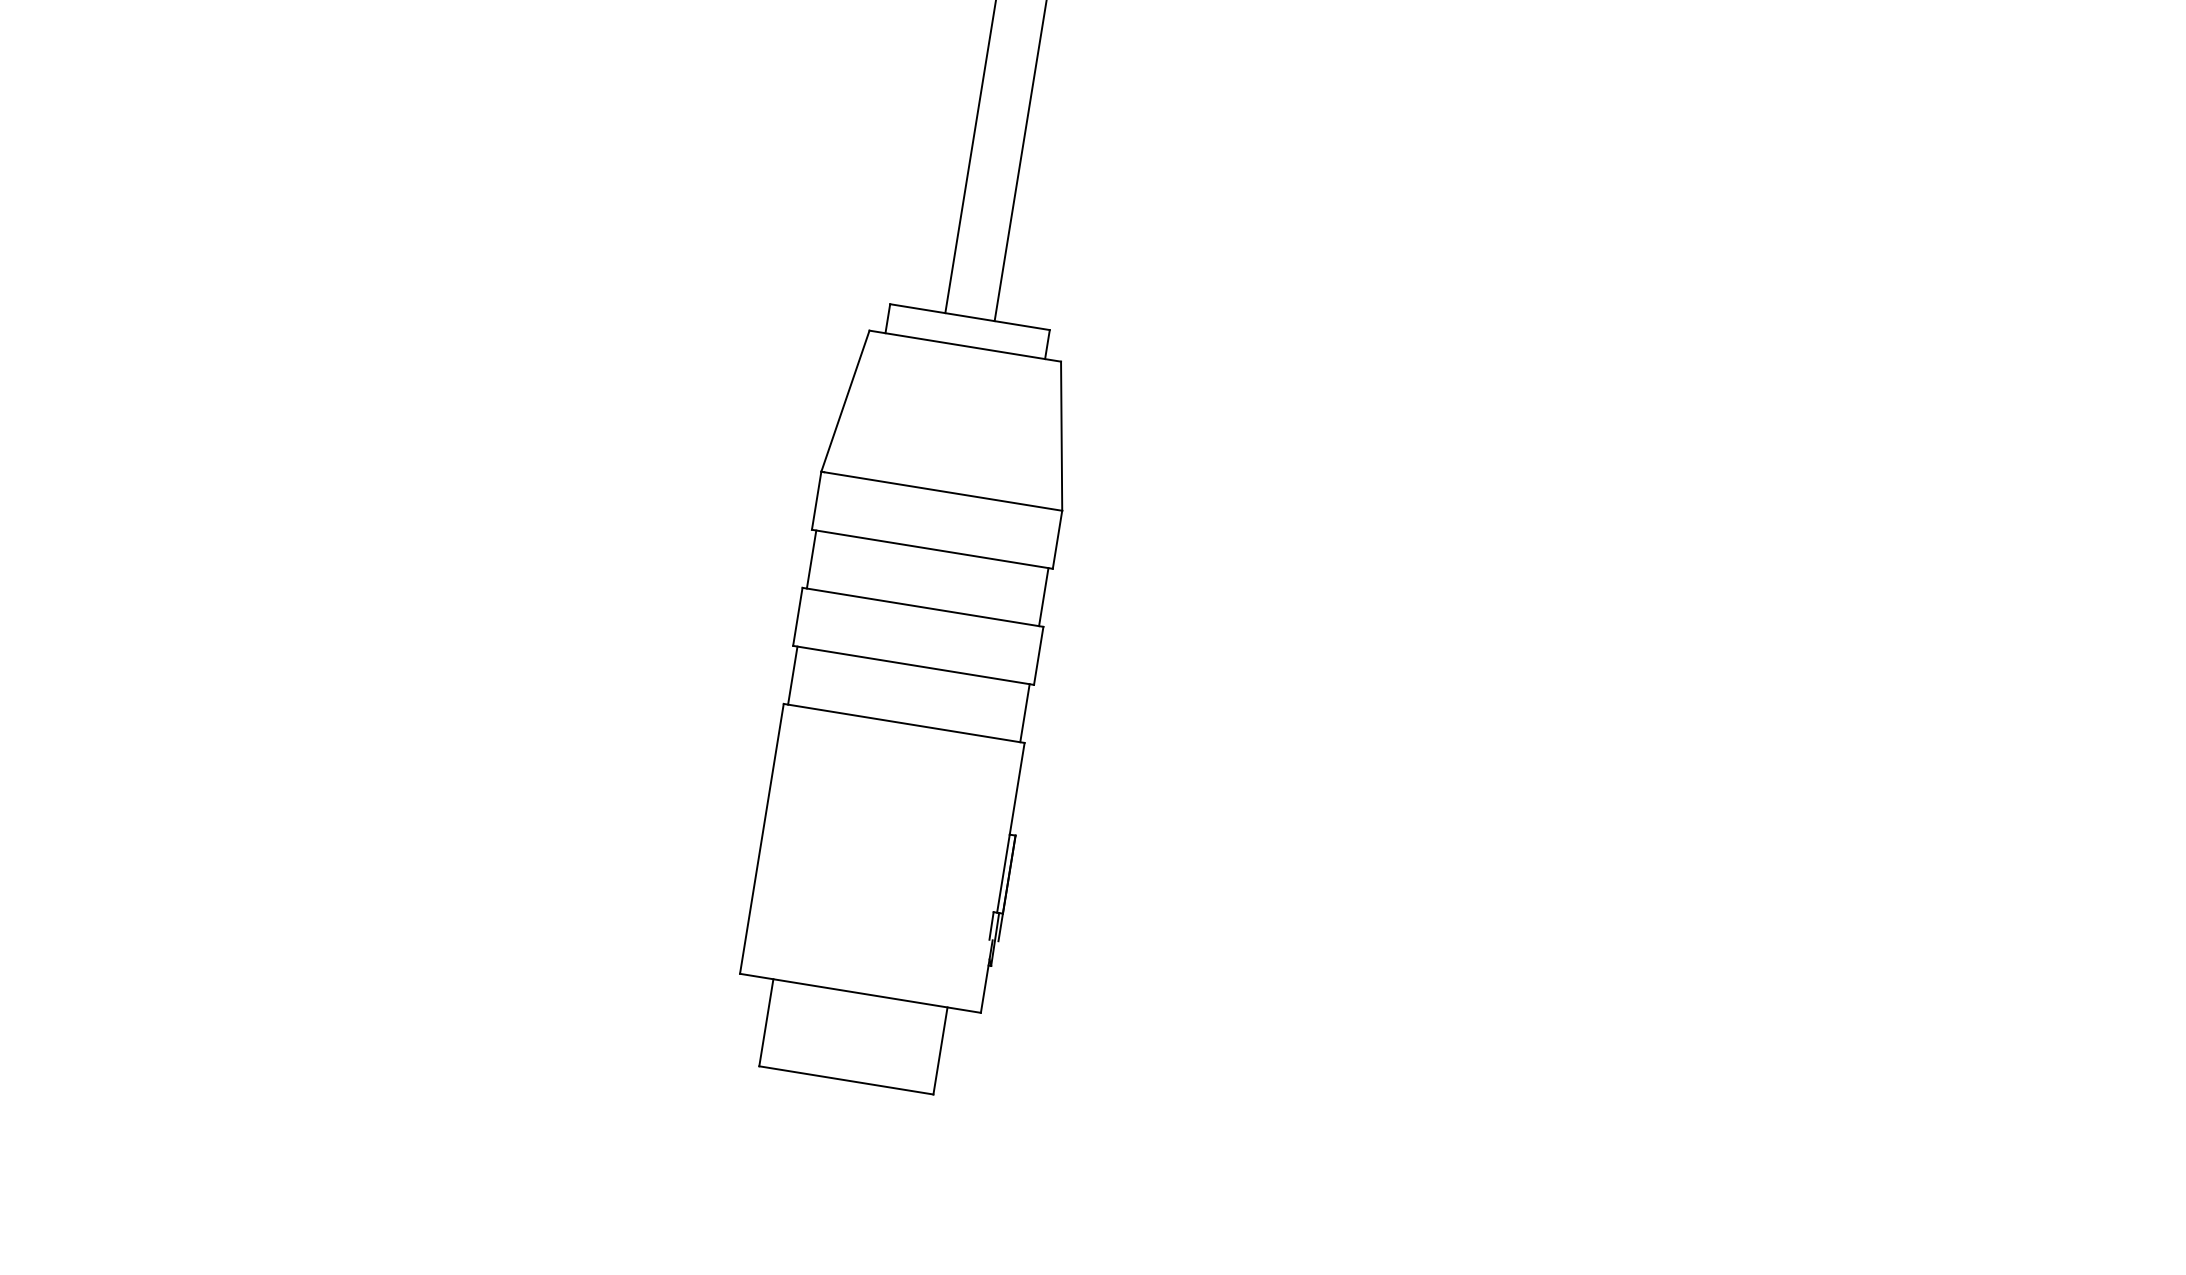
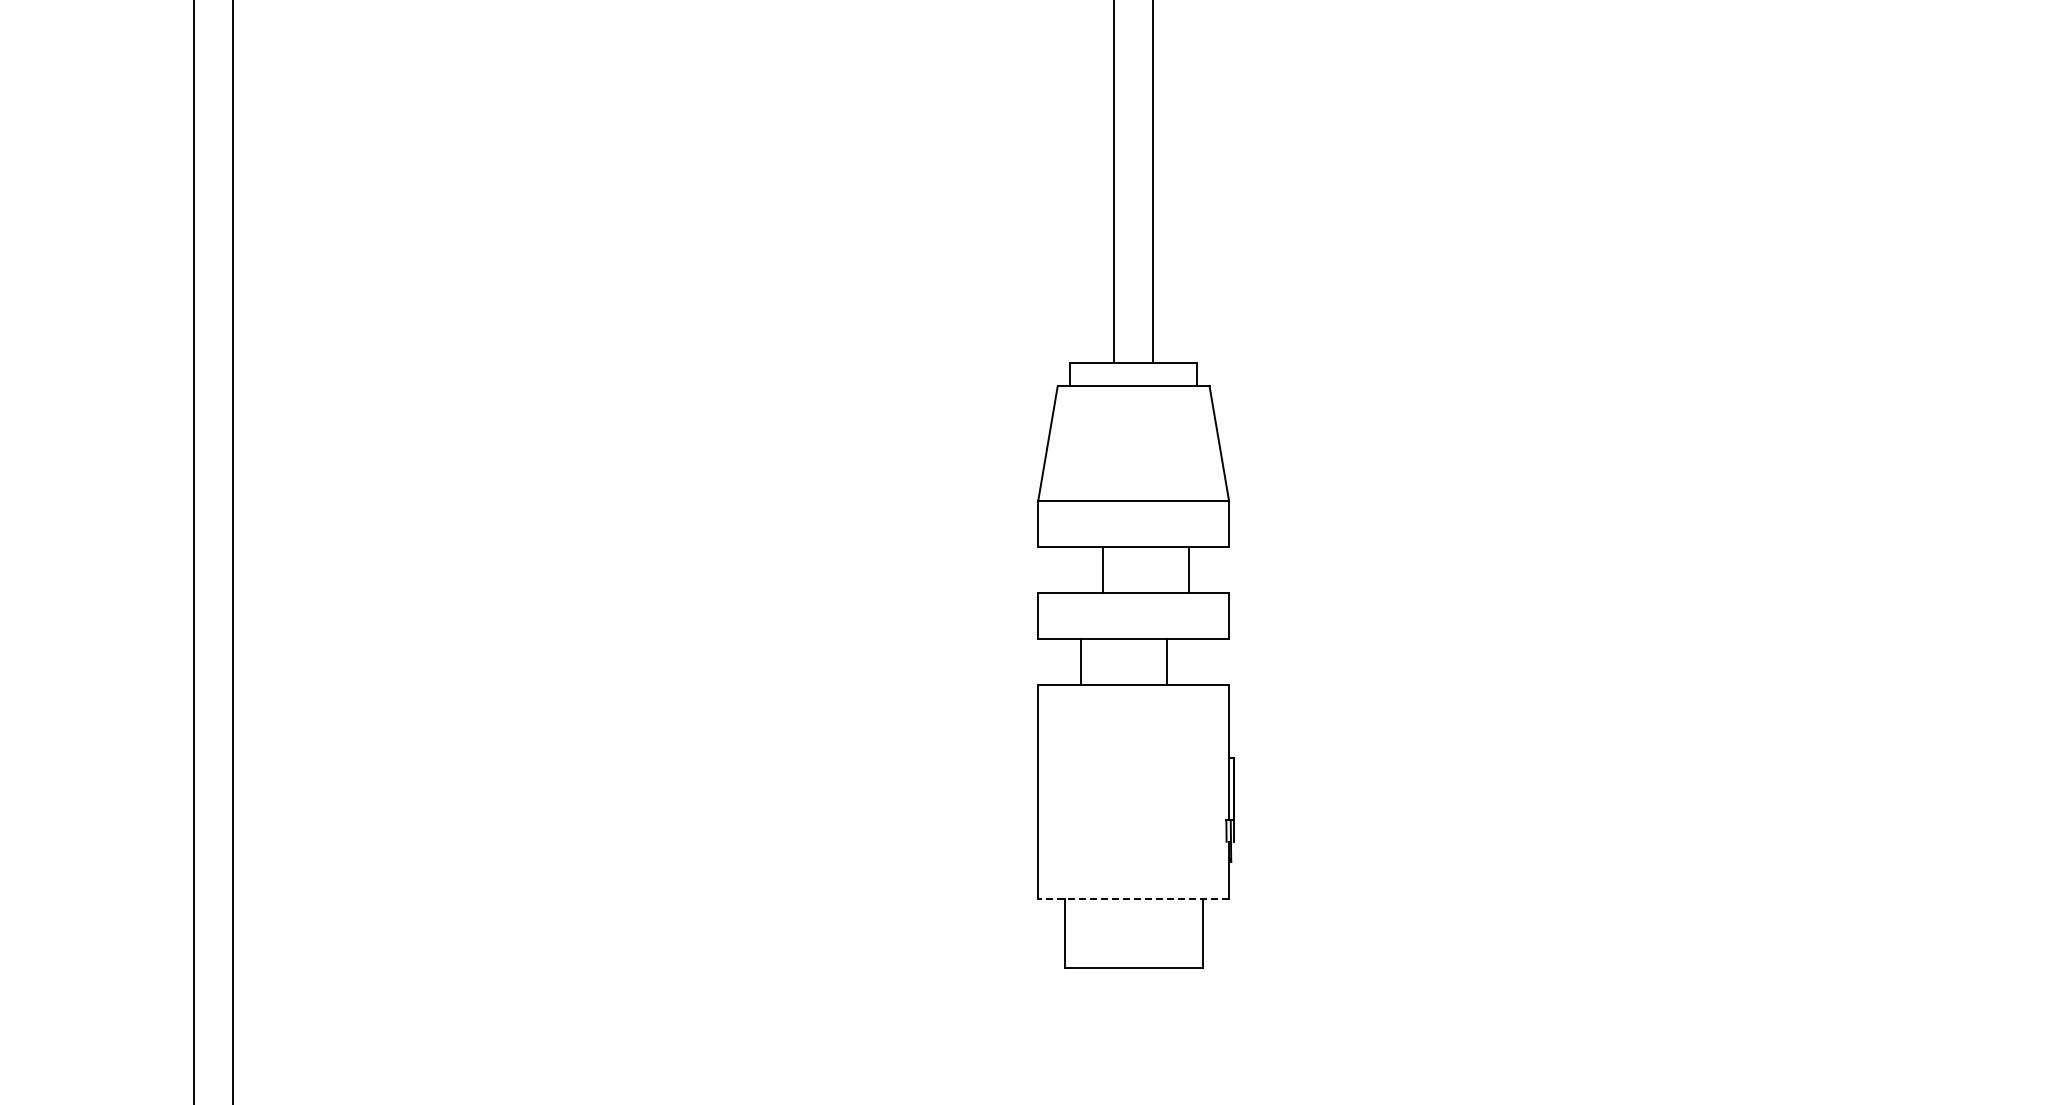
line: (811, 559) -> (1102, 570), moved
line: (1043, 597) -> (1188, 570), moved
line: (792, 675) -> (1080, 662), moved
line: (1024, 713) -> (1166, 662), moved
line: (860, 993) -> (1133, 899), solid -> dashed

